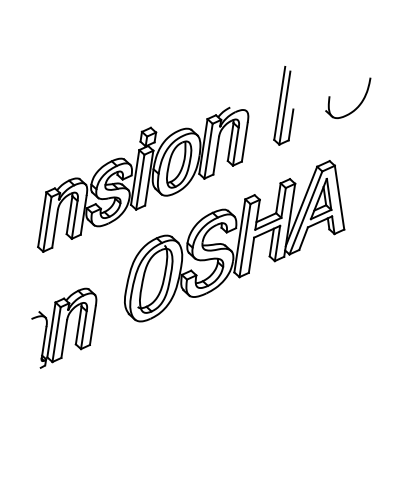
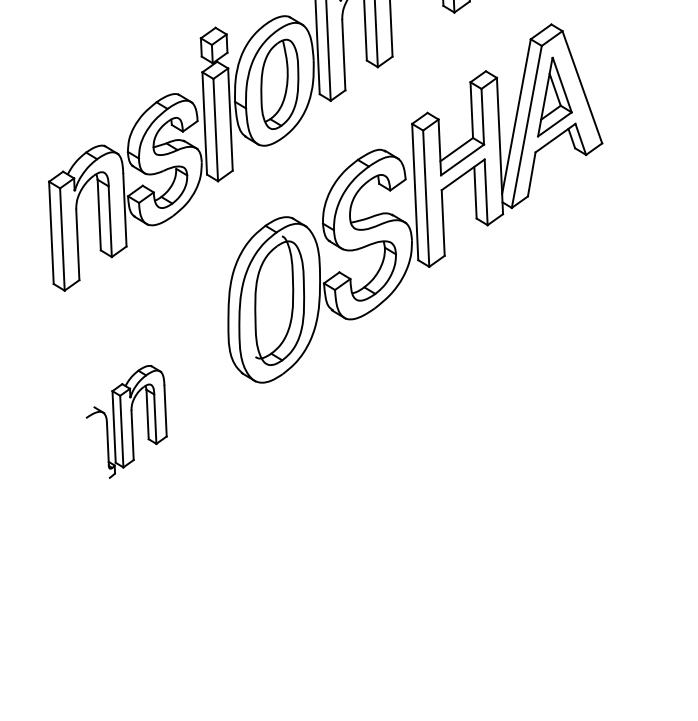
part: (64, 327) -> (130, 420), size x0.7

